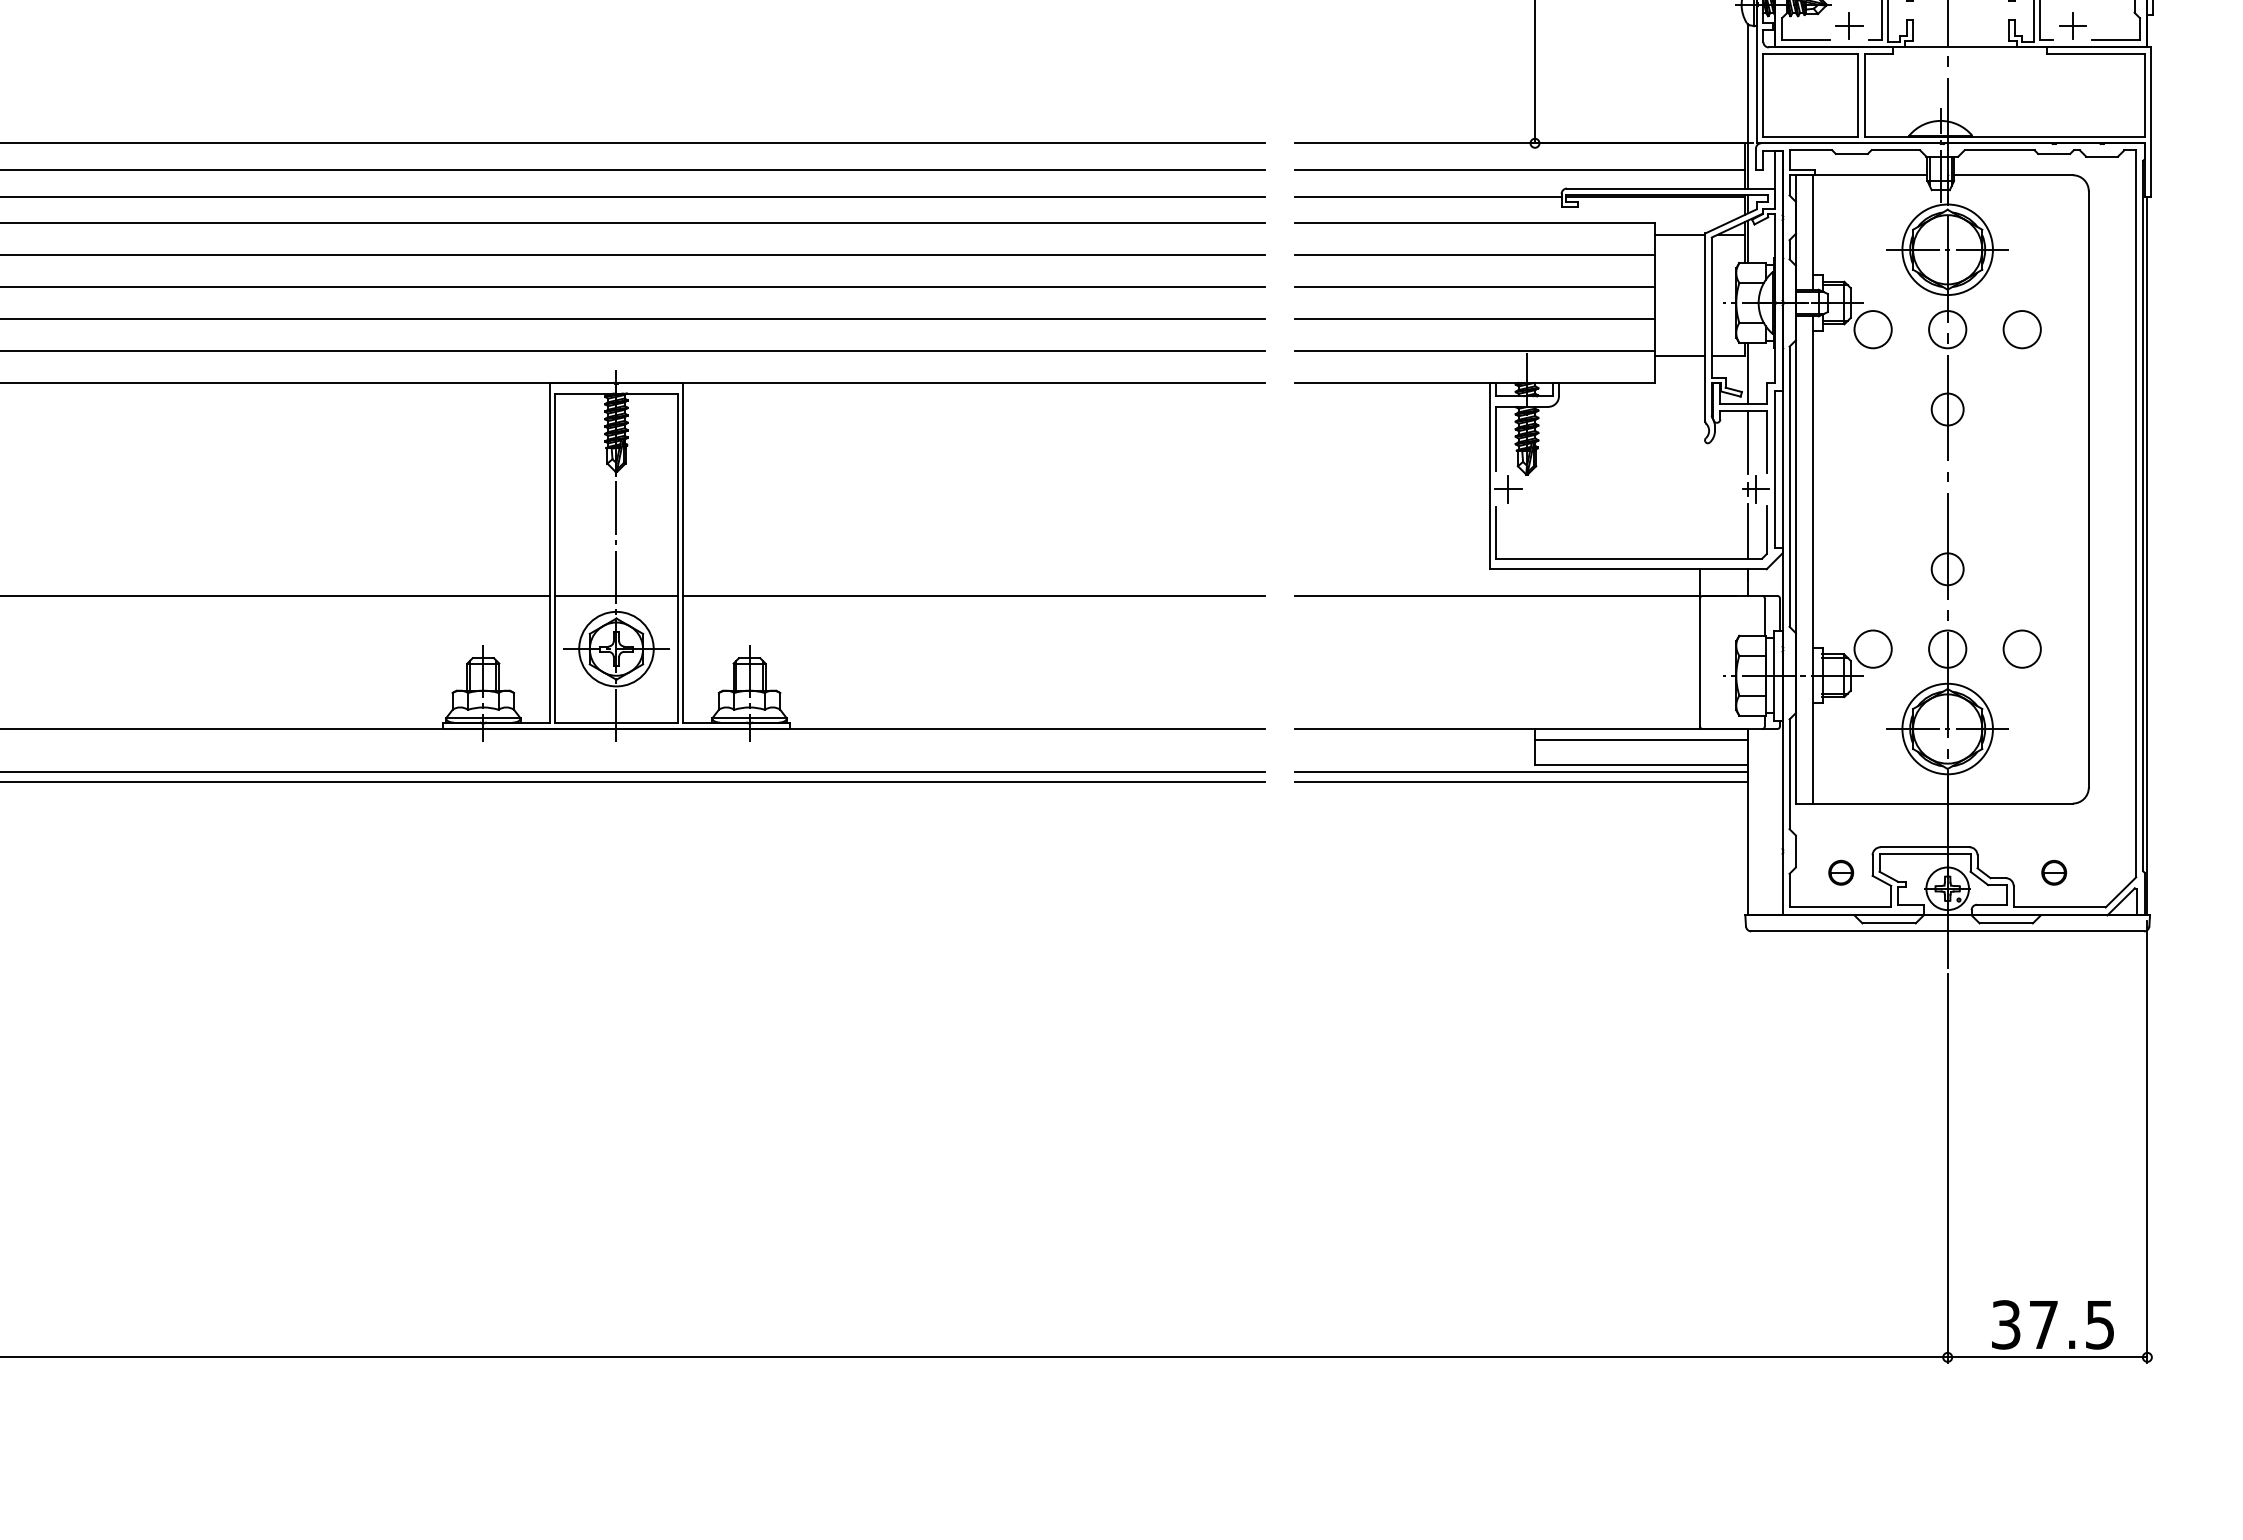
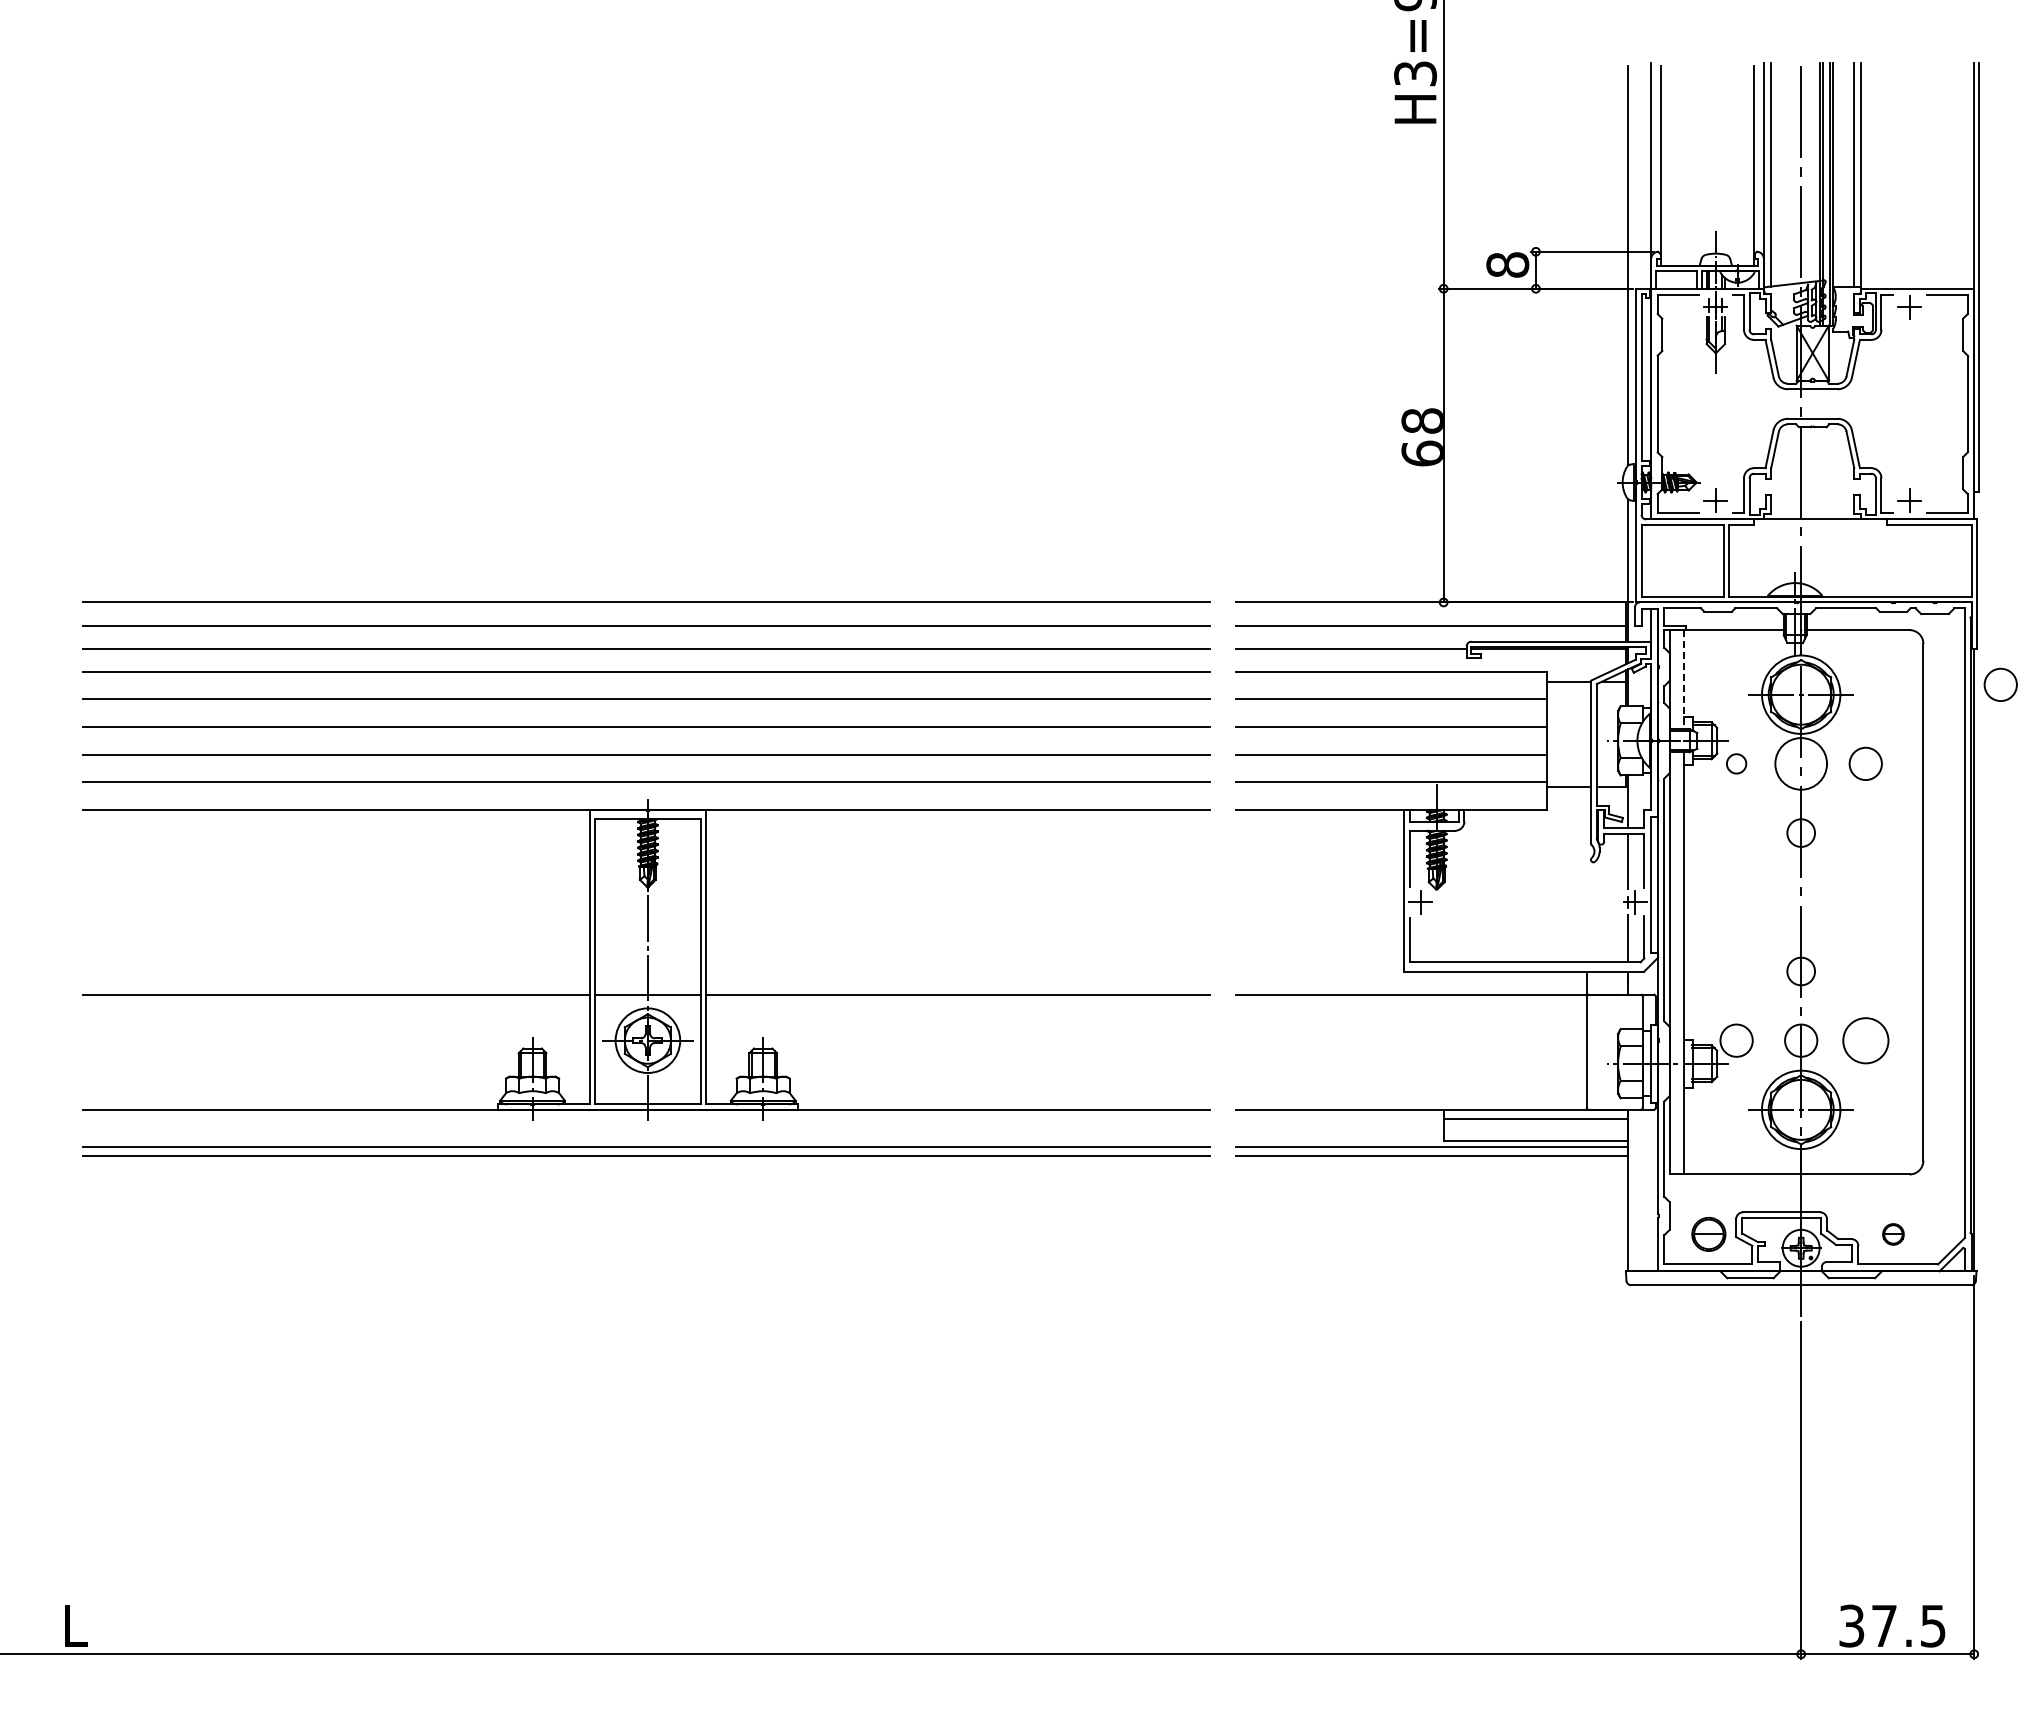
line: (1812, 232) -> (1684, 679), solid -> dashed
circle: (2177, 238) -> (2000, 684), added
circle: (1873, 329) -> (1736, 763), size x0.6
circle: (1948, 329) -> (1801, 763), size x1.6
circle: (2021, 648) -> (1865, 1040), size x1.4
part: (1840, 872) -> (1708, 1234), size x1.6

